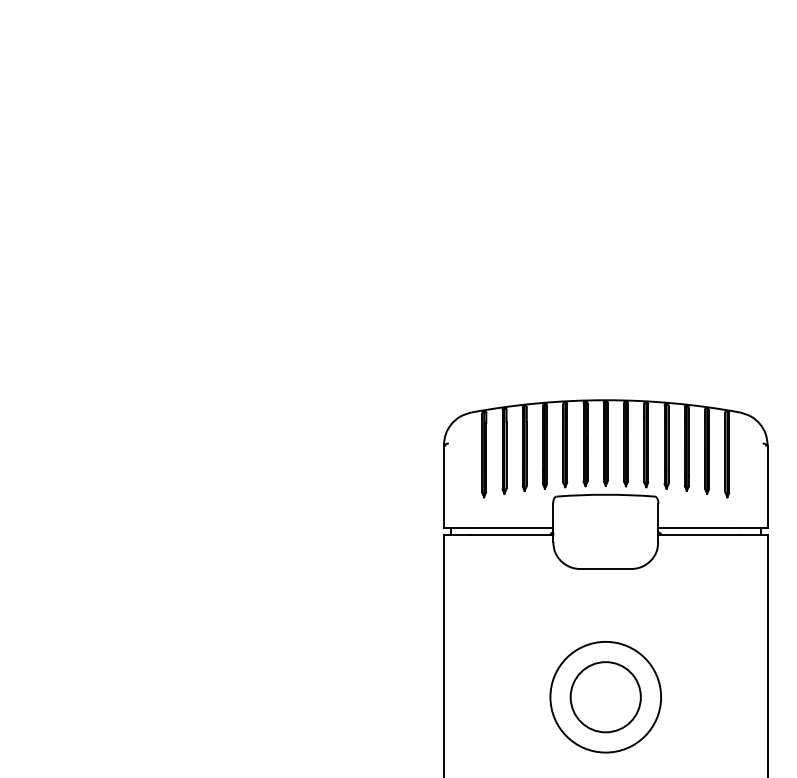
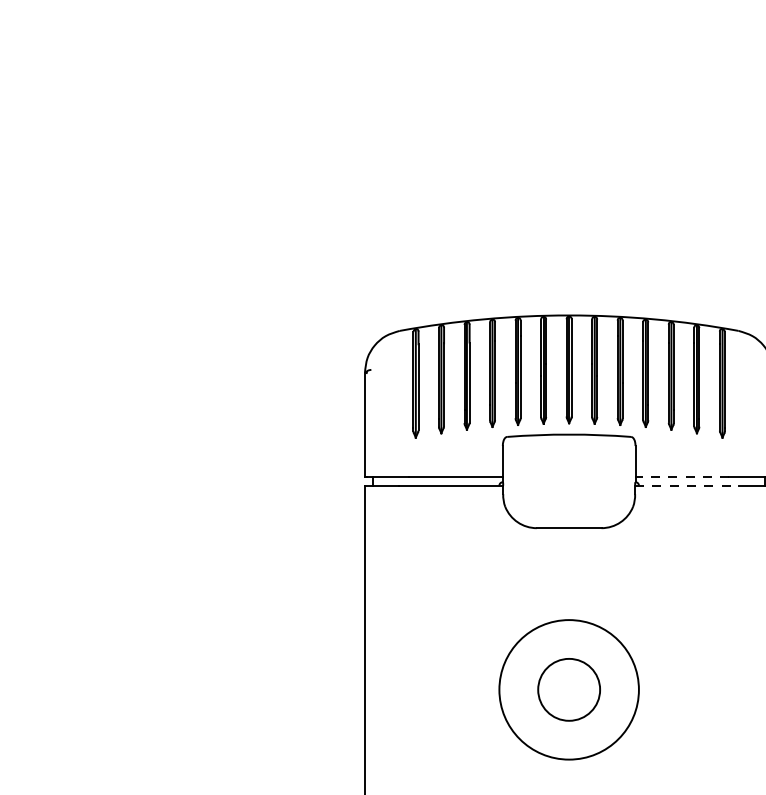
line: (695, 528) -> (682, 477), solid -> dashed
line: (699, 535) -> (687, 485), solid -> dashed
circle: (605, 697) -> (568, 690), size x0.7

